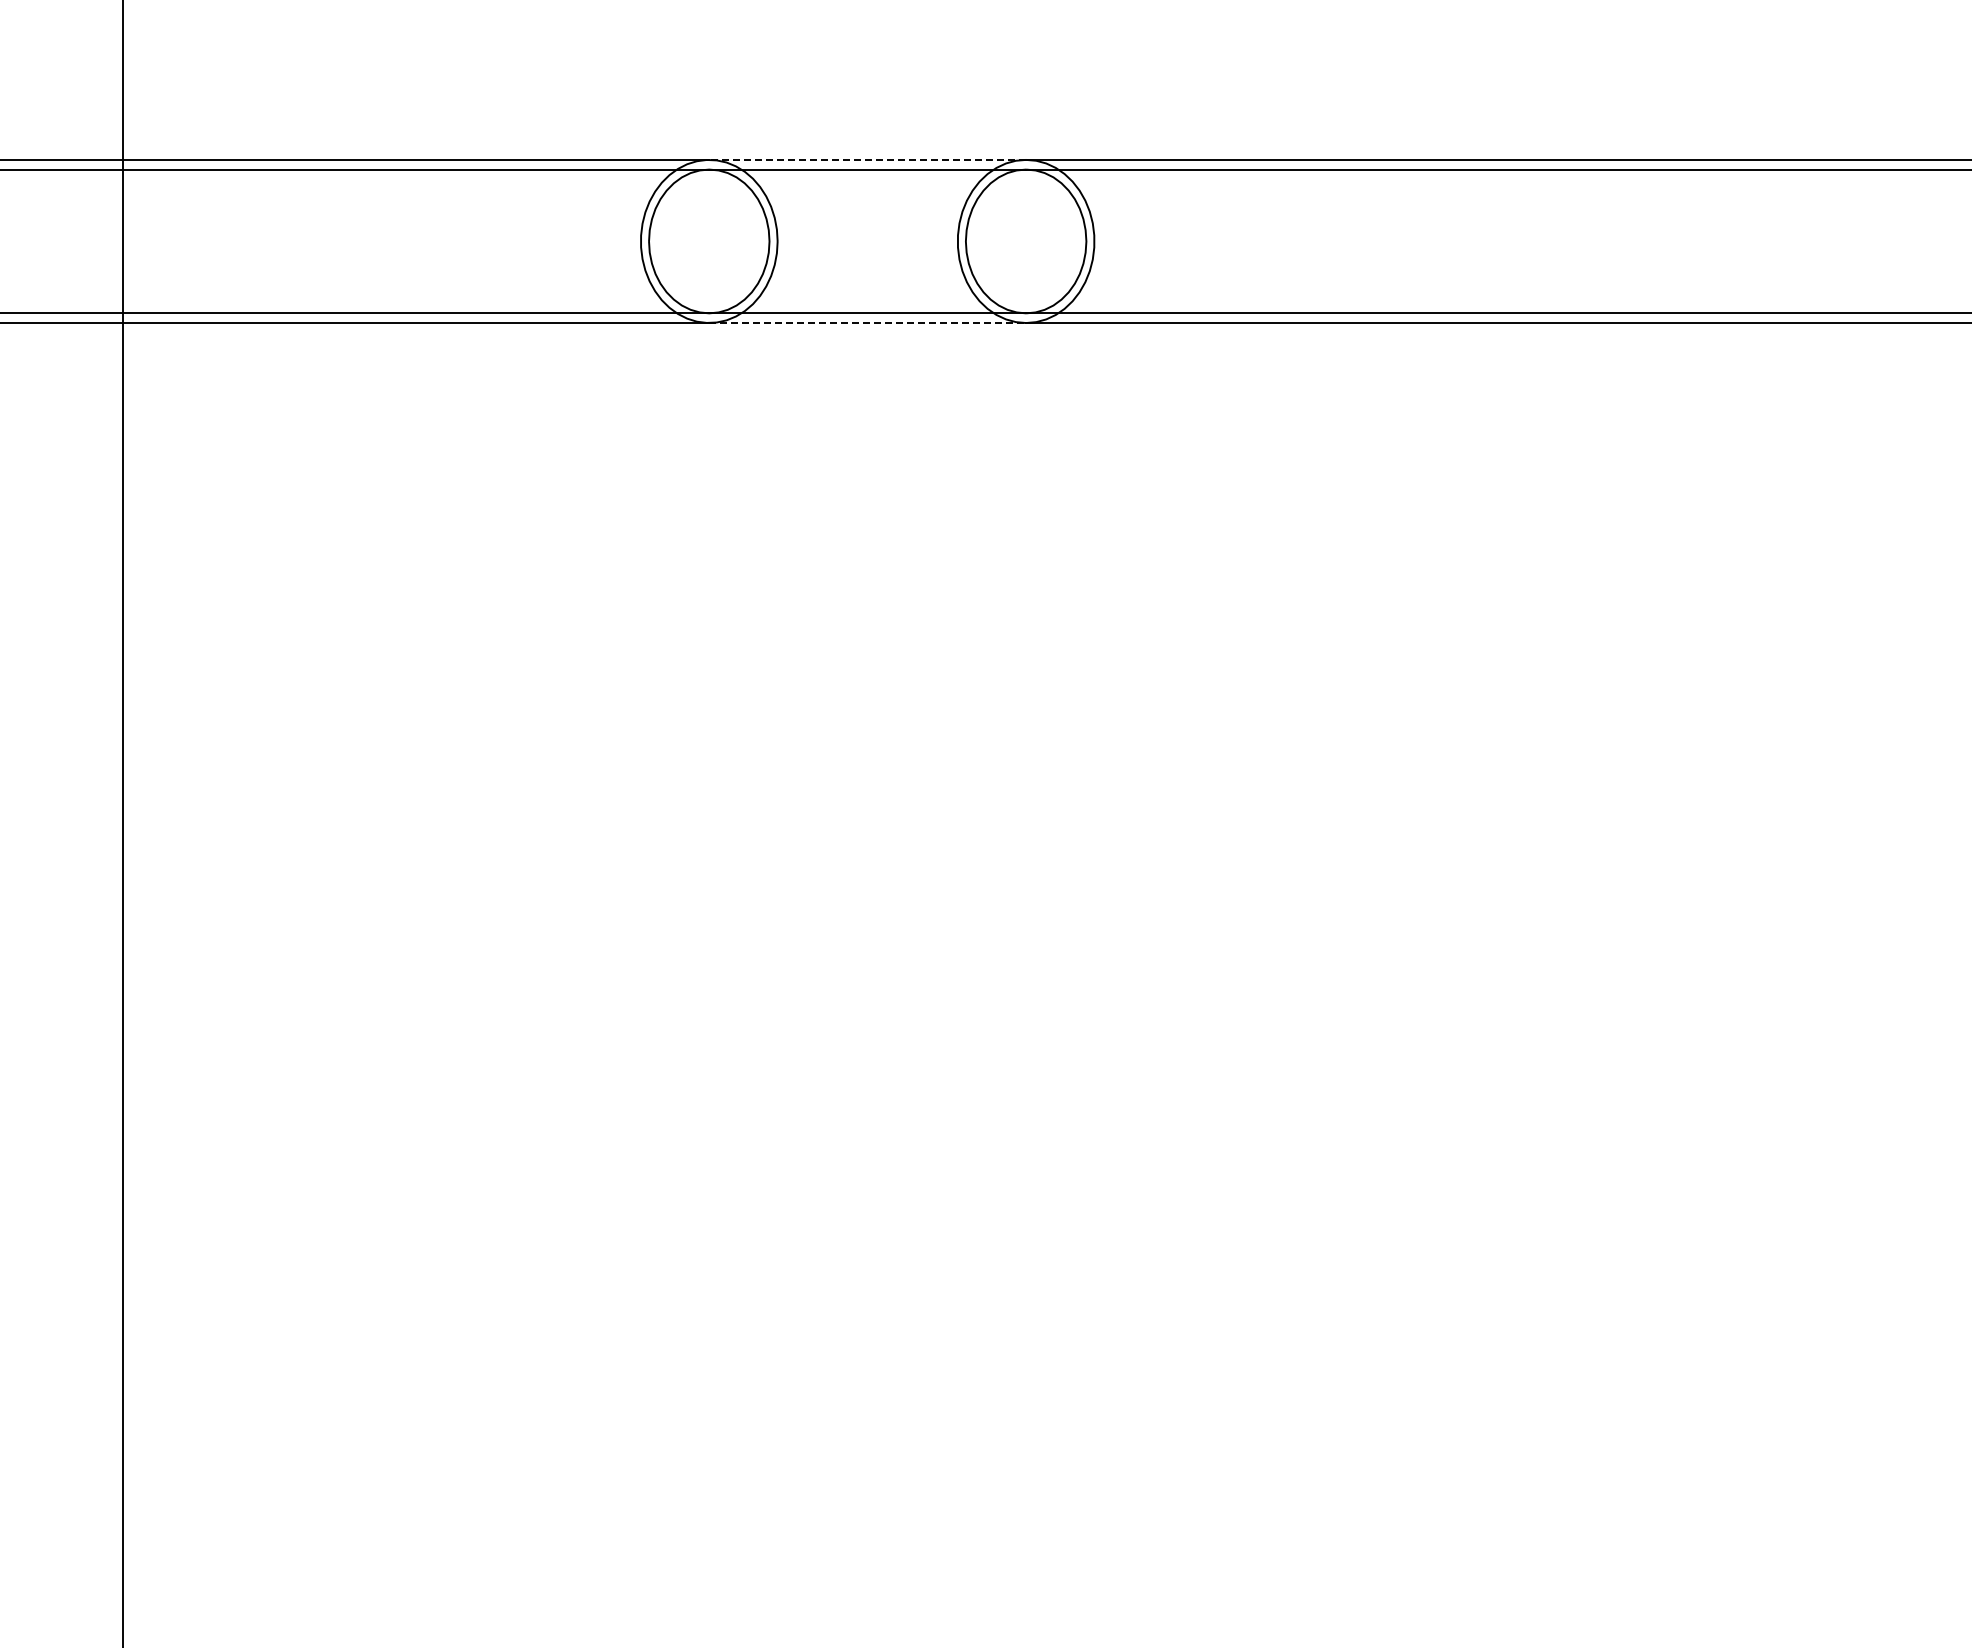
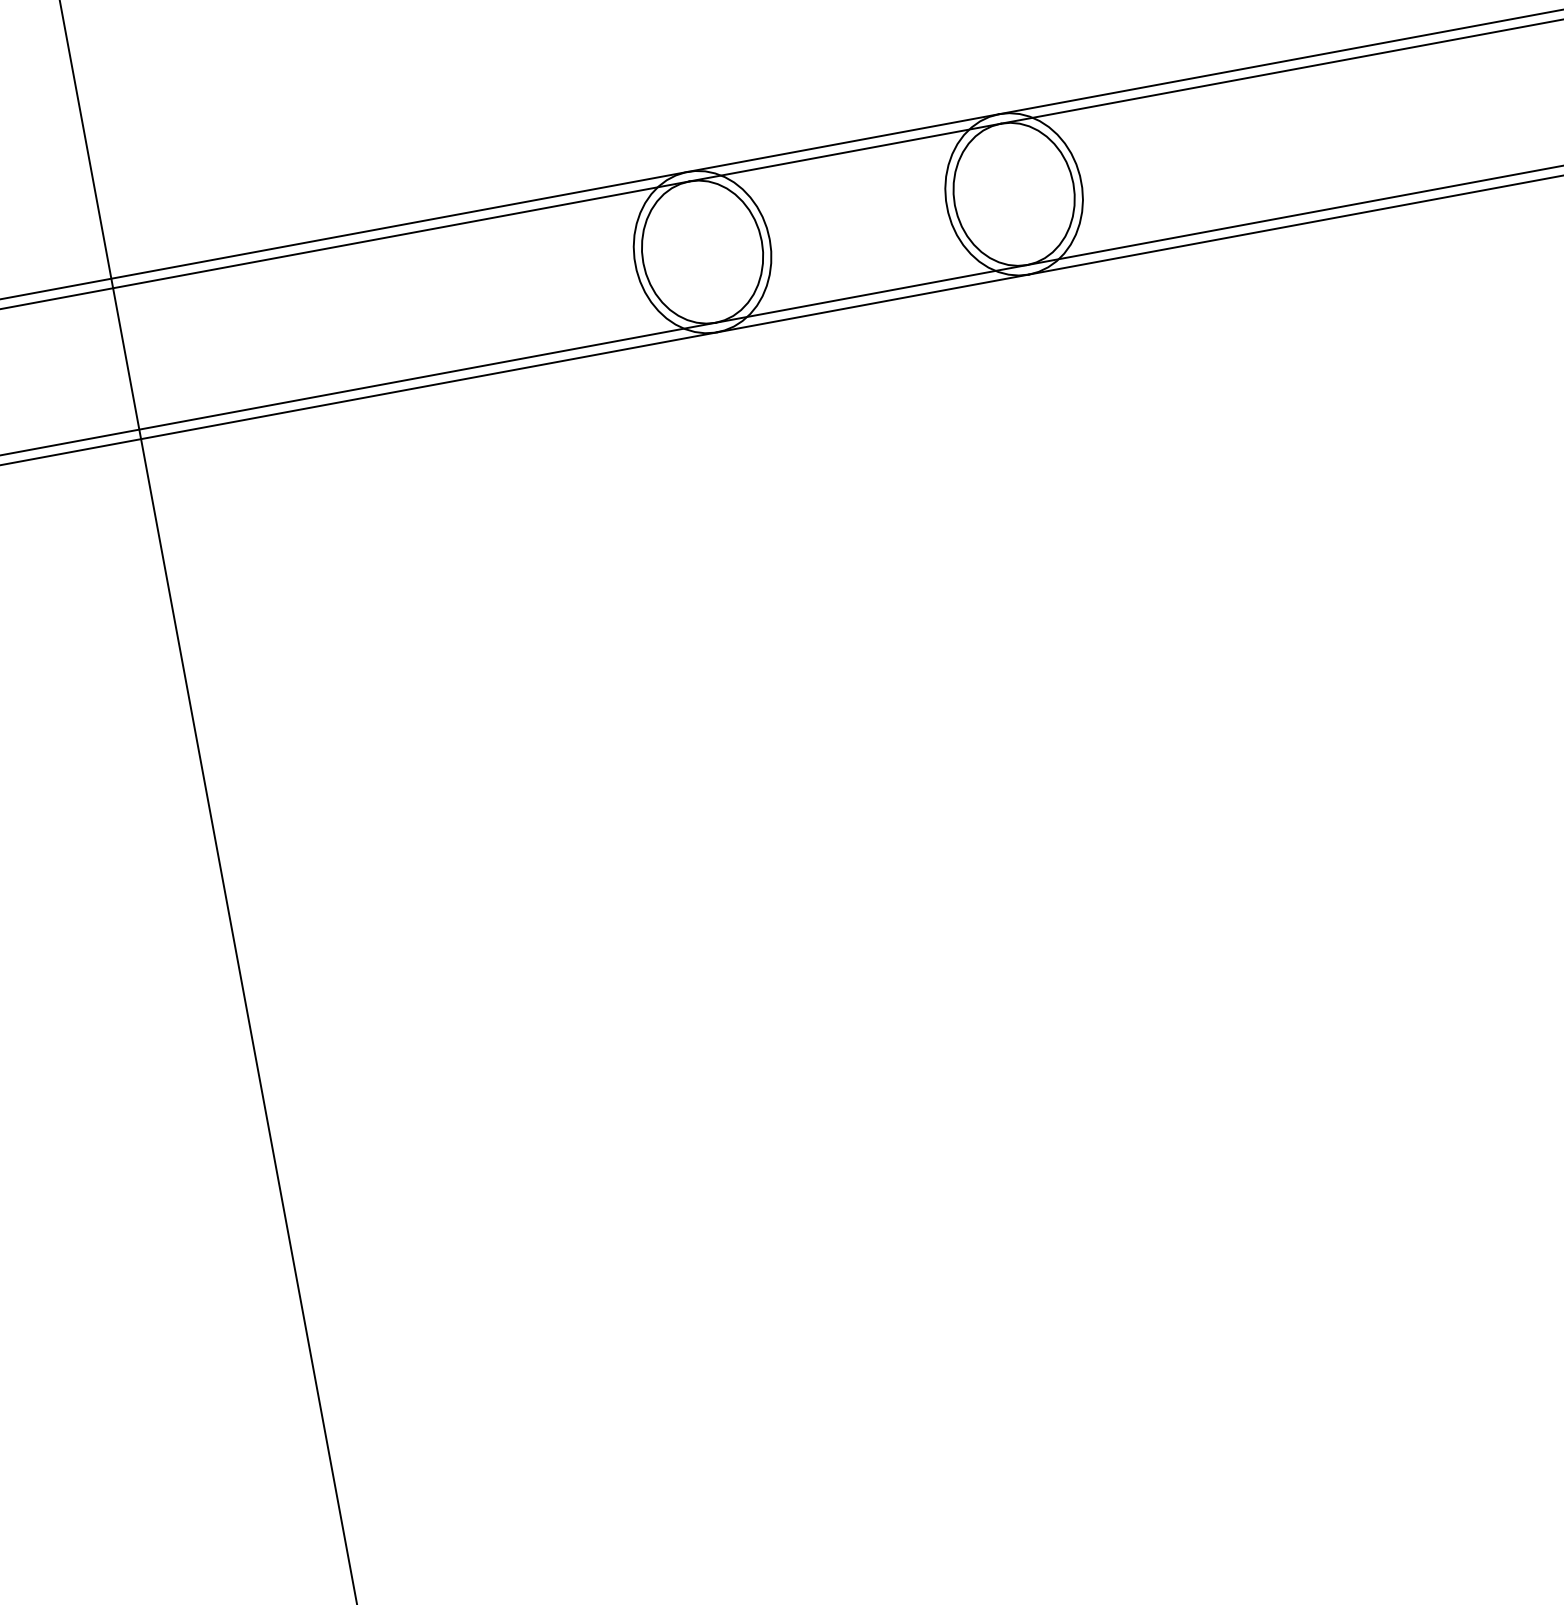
line: (867, 159) -> (843, 142), dashed -> solid
line: (868, 323) -> (874, 303), dashed -> solid

